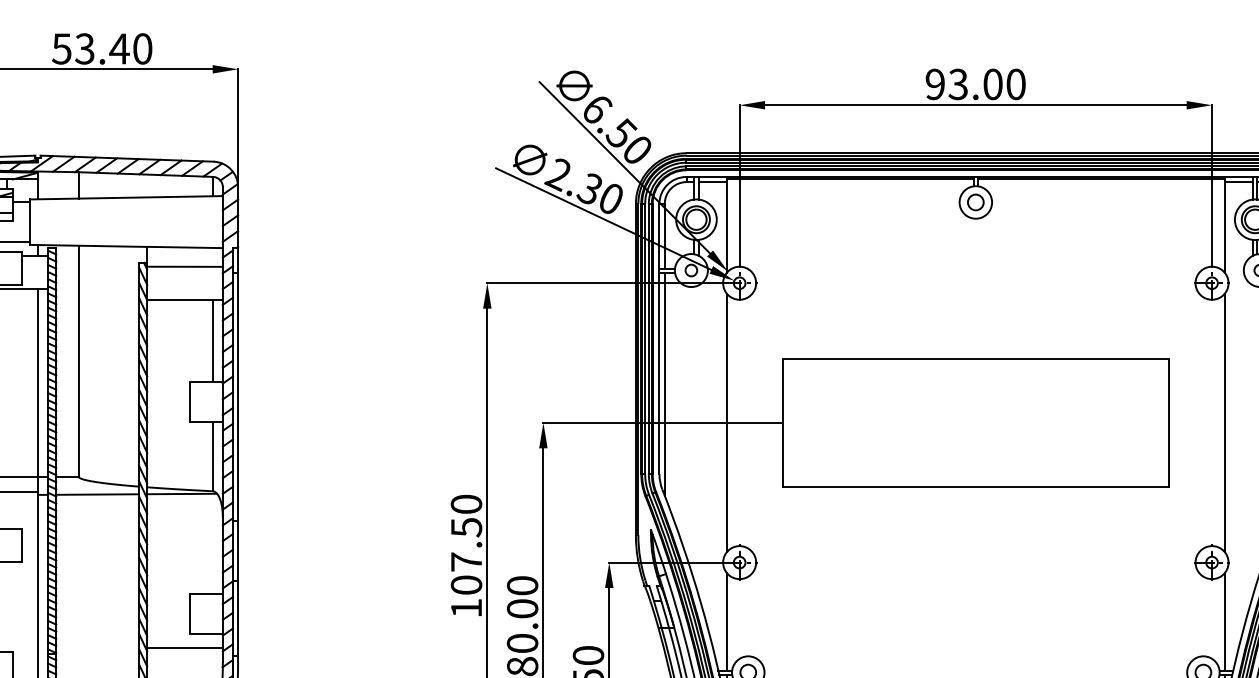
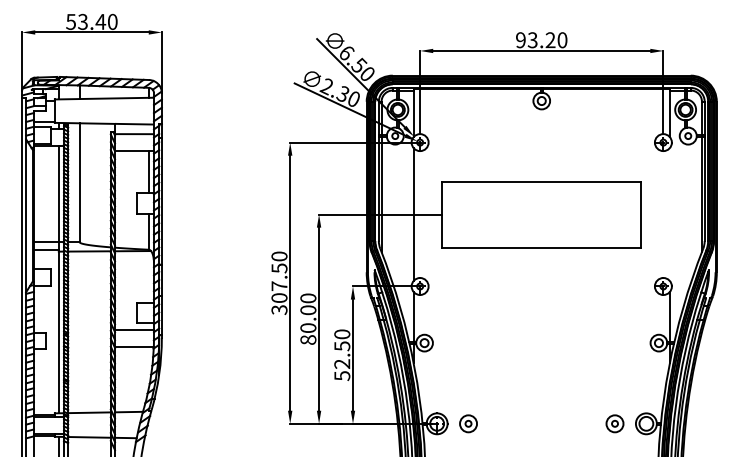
text: (992, 84) -> (550, 40), 93.00 -> 93.20
line: (1223, 422) -> (669, 214), removed
text: (466, 607) -> (279, 309), 107.50 -> 307.50

